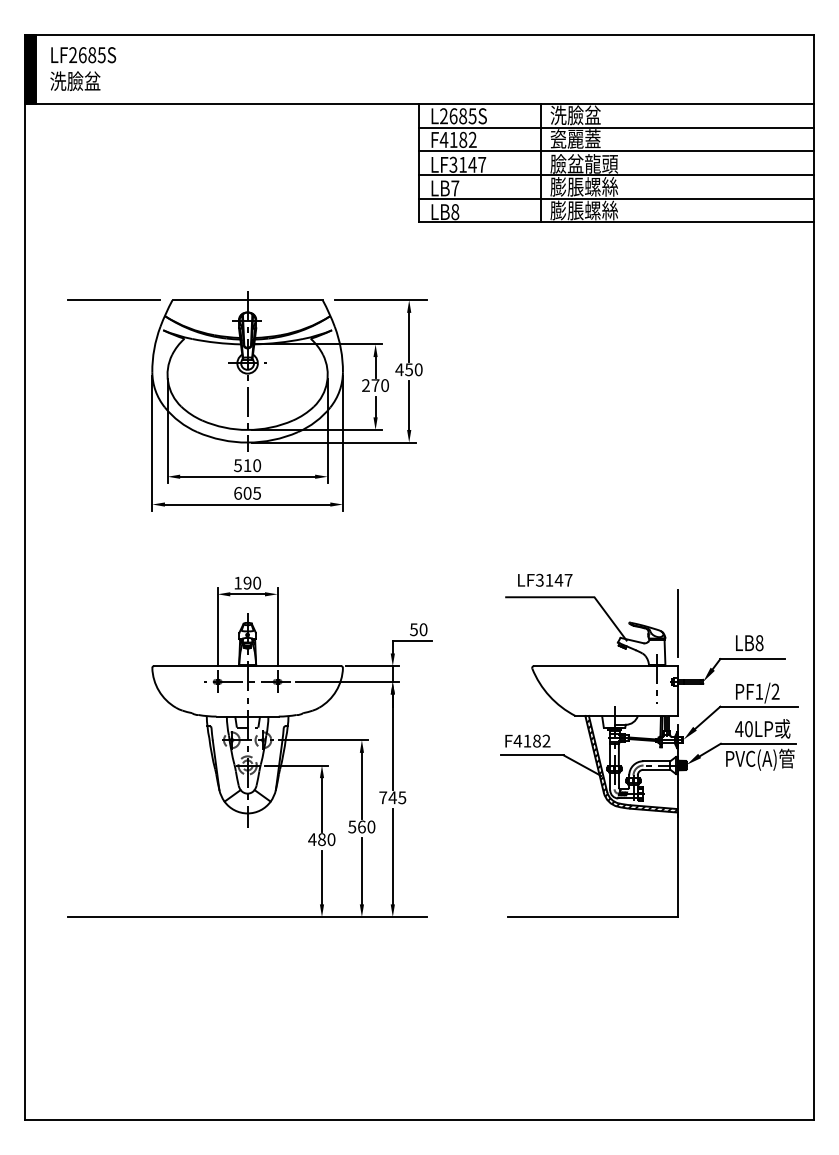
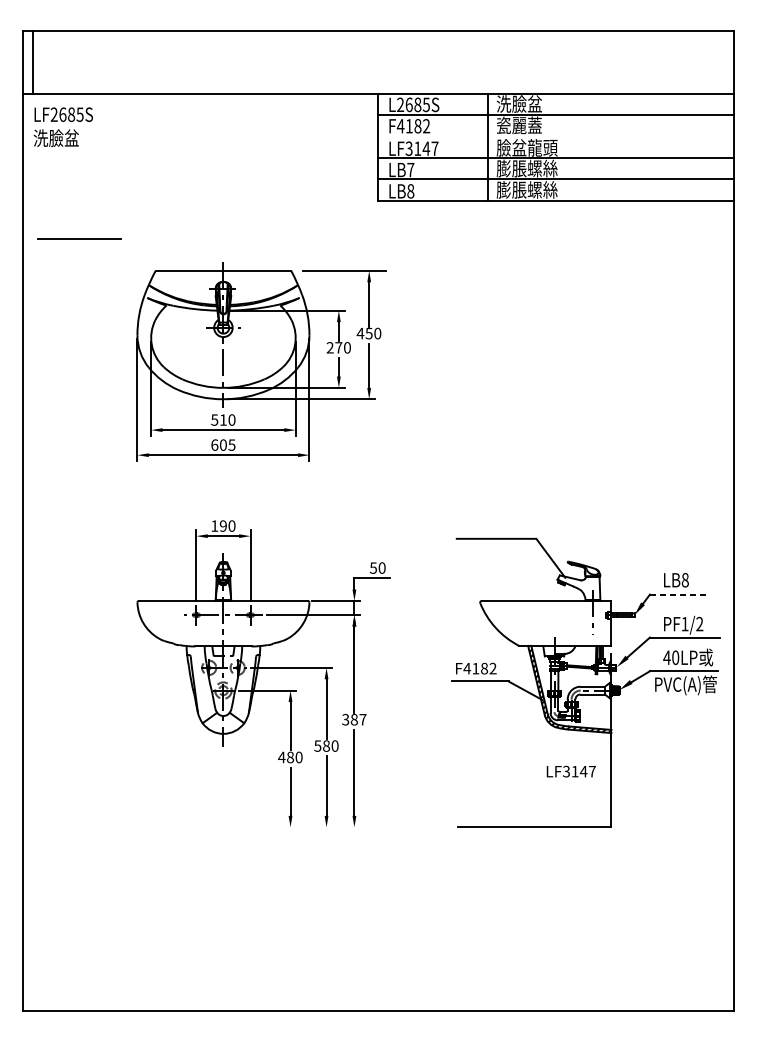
text: (83, 68) -> (63, 126), moved
hatch: (30, 69) -> (27, 62), removed
line: (616, 151) -> (556, 136), removed
line: (113, 299) -> (78, 238), moved
text: (545, 579) -> (571, 770), moved
line: (677, 623) -> (611, 562), removed
line: (753, 659) -> (679, 594), solid -> dashed
text: (392, 797) -> (354, 719), 745 -> 387
text: (361, 826) -> (326, 745), 560 -> 580
line: (247, 917) -> (223, 827), removed

